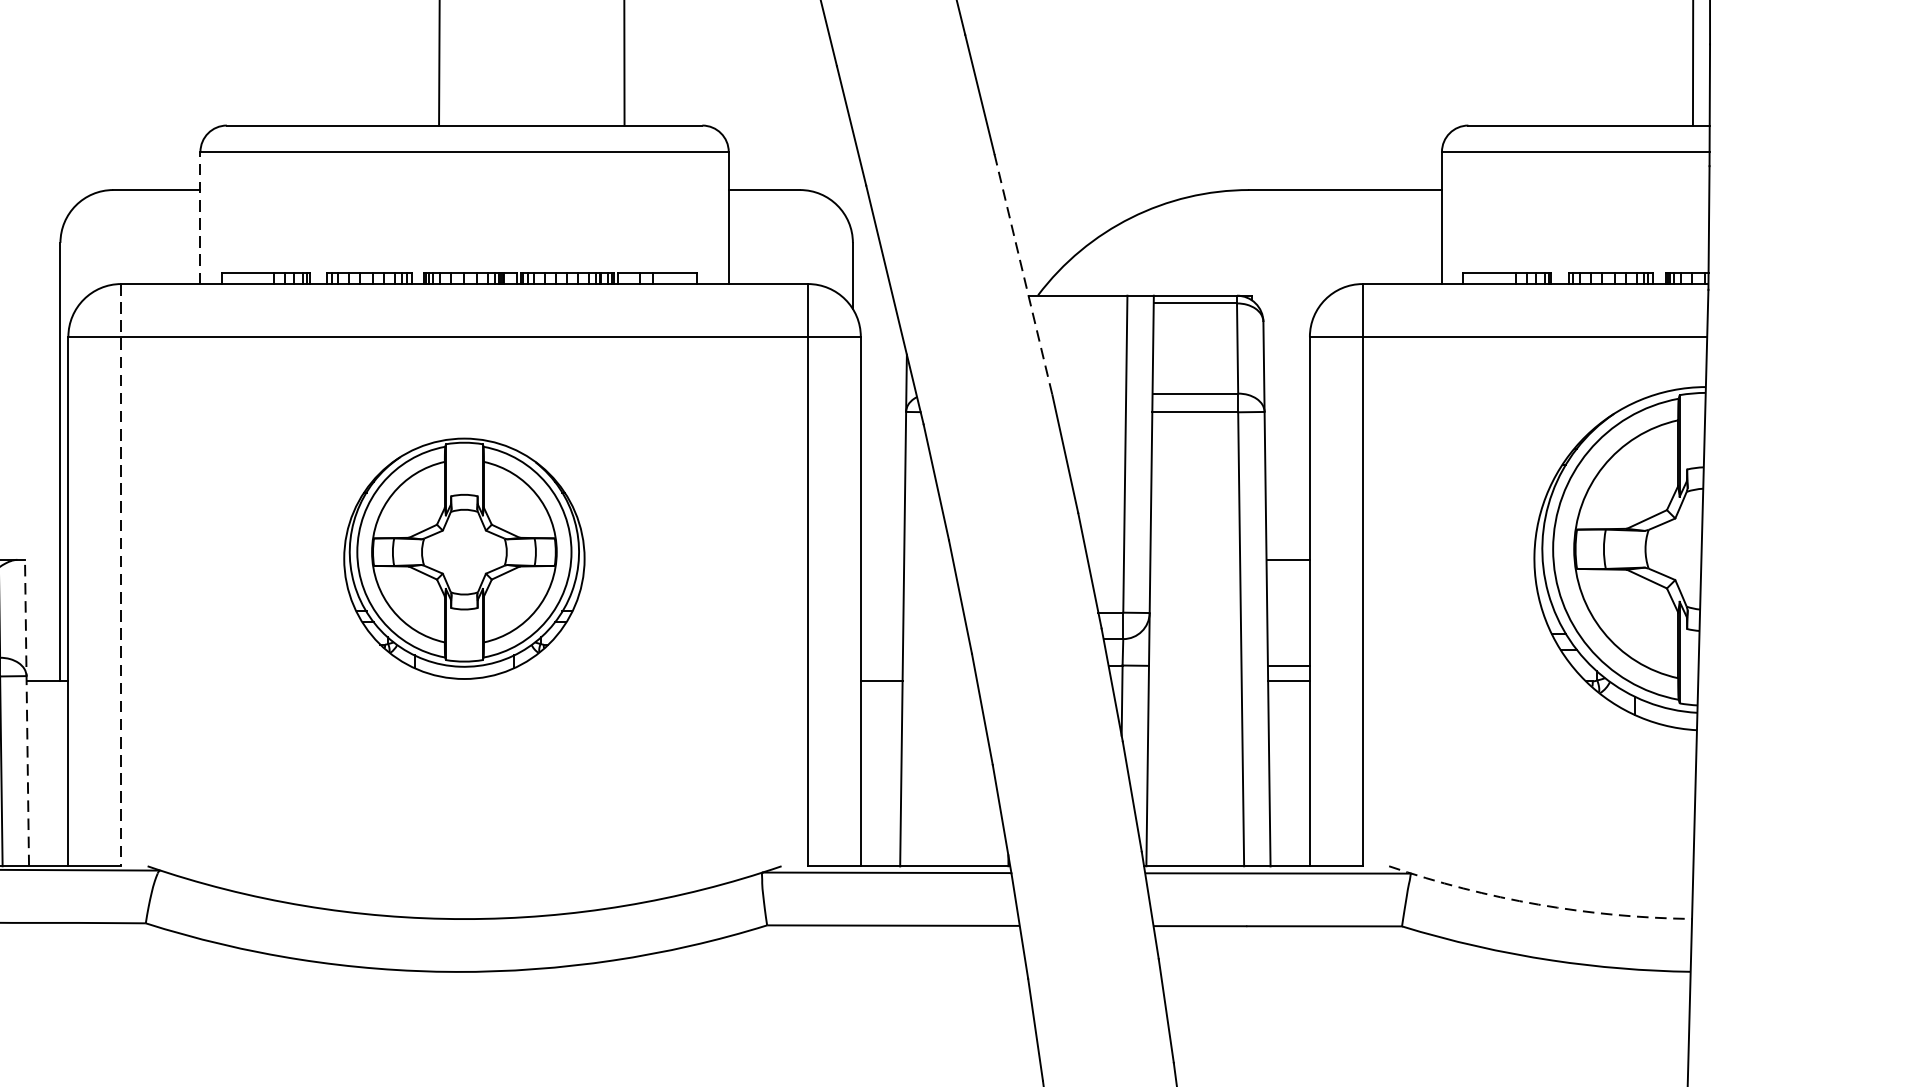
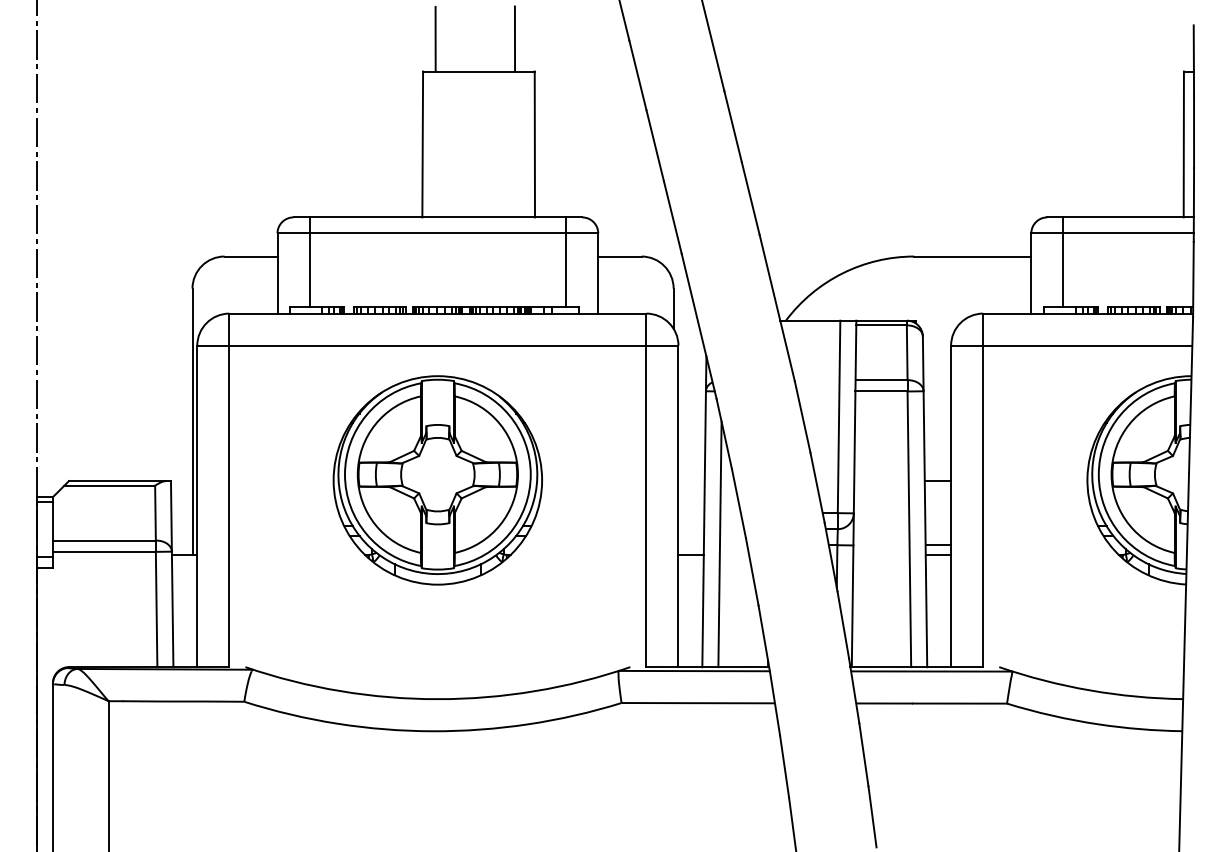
line: (253, 199) -> (309, 262), added
line: (676, 199) -> (566, 262), added
line: (1494, 199) -> (1063, 262), added
line: (200, 217) -> (277, 273), dashed -> solid
line: (1023, 275) -> (777, 308), dashed -> solid
part: (463, 558) -> (437, 480), size x1.43
line: (121, 575) -> (229, 490), dashed -> solid
line: (928, 664) -> (719, 544), added
line: (27, 712) -> (172, 573), dashed -> solid
arc: (1537, 904) -> (1089, 690), dashed -> solid

